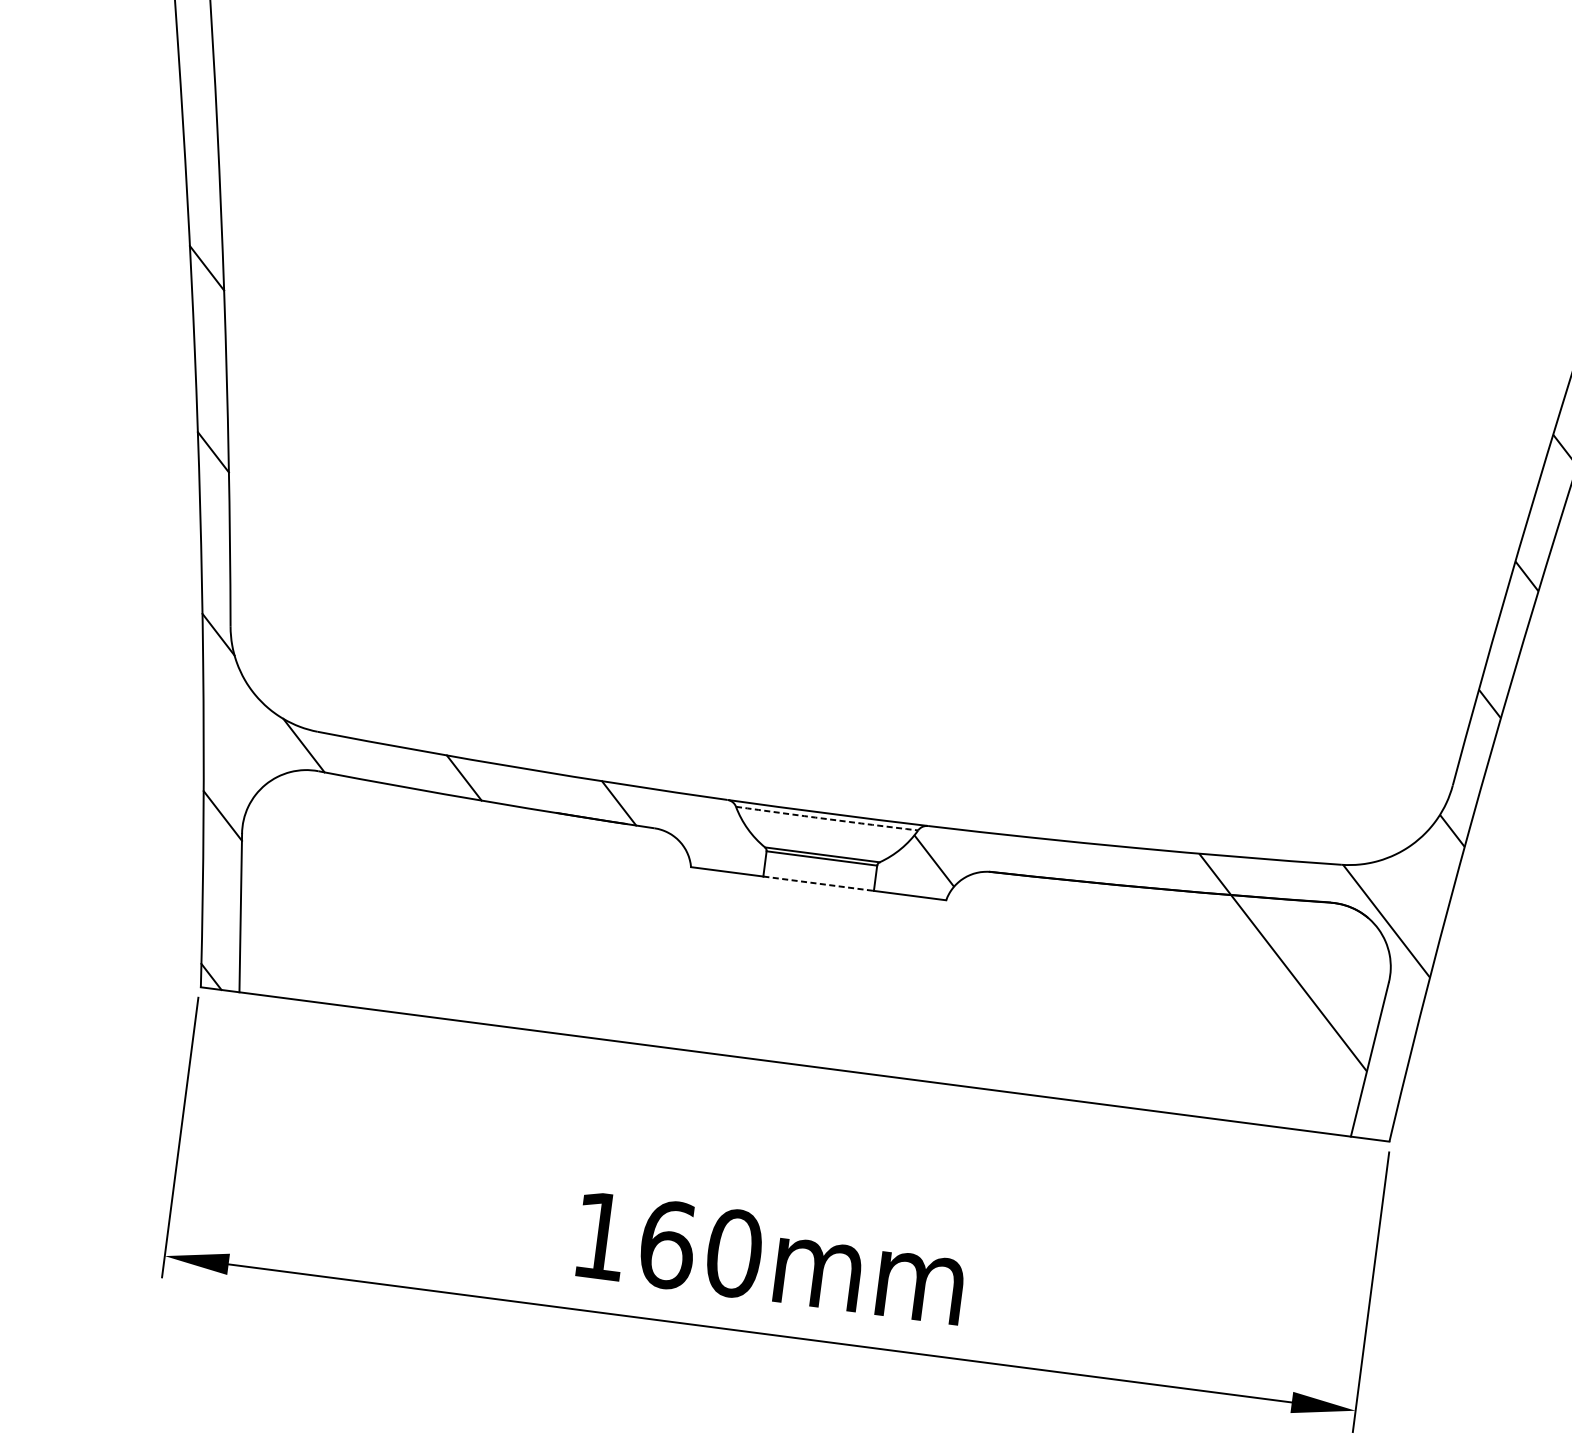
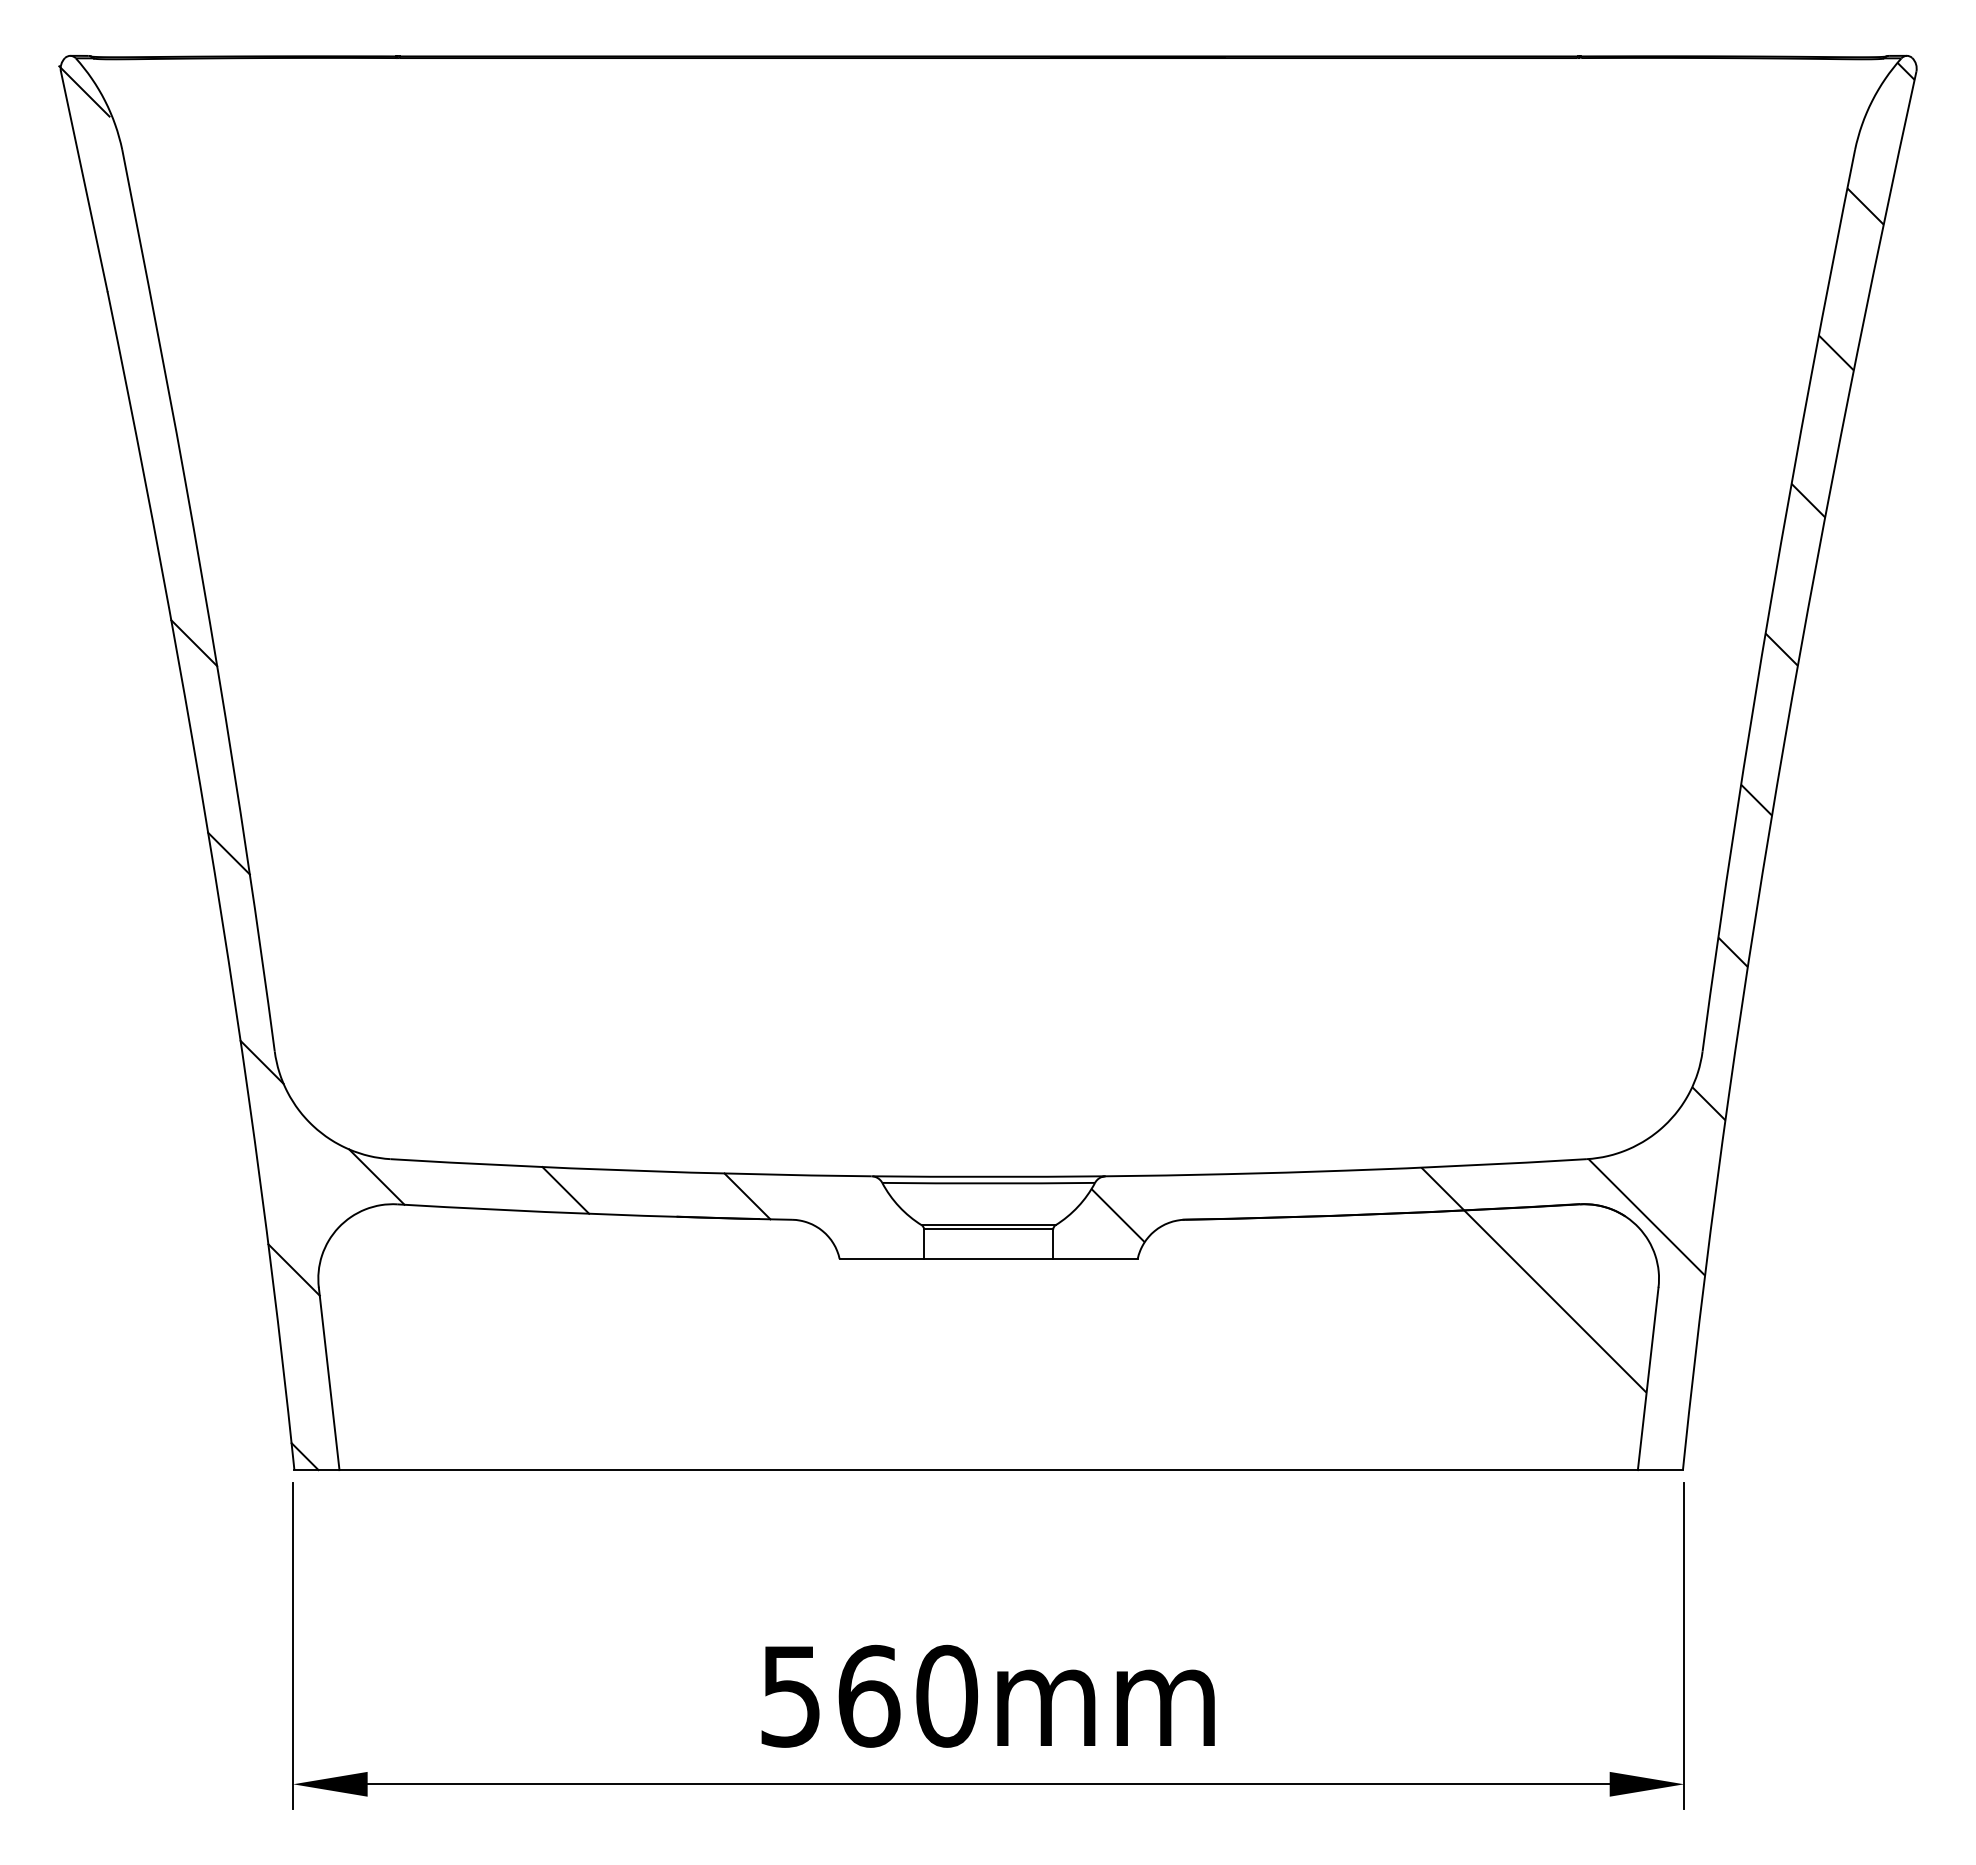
arc: (826, 819) -> (988, 1183), dashed -> solid
line: (818, 883) -> (988, 1258), dashed -> solid
text: (600, 1236) -> (790, 1696), 160mm -> 560mm

